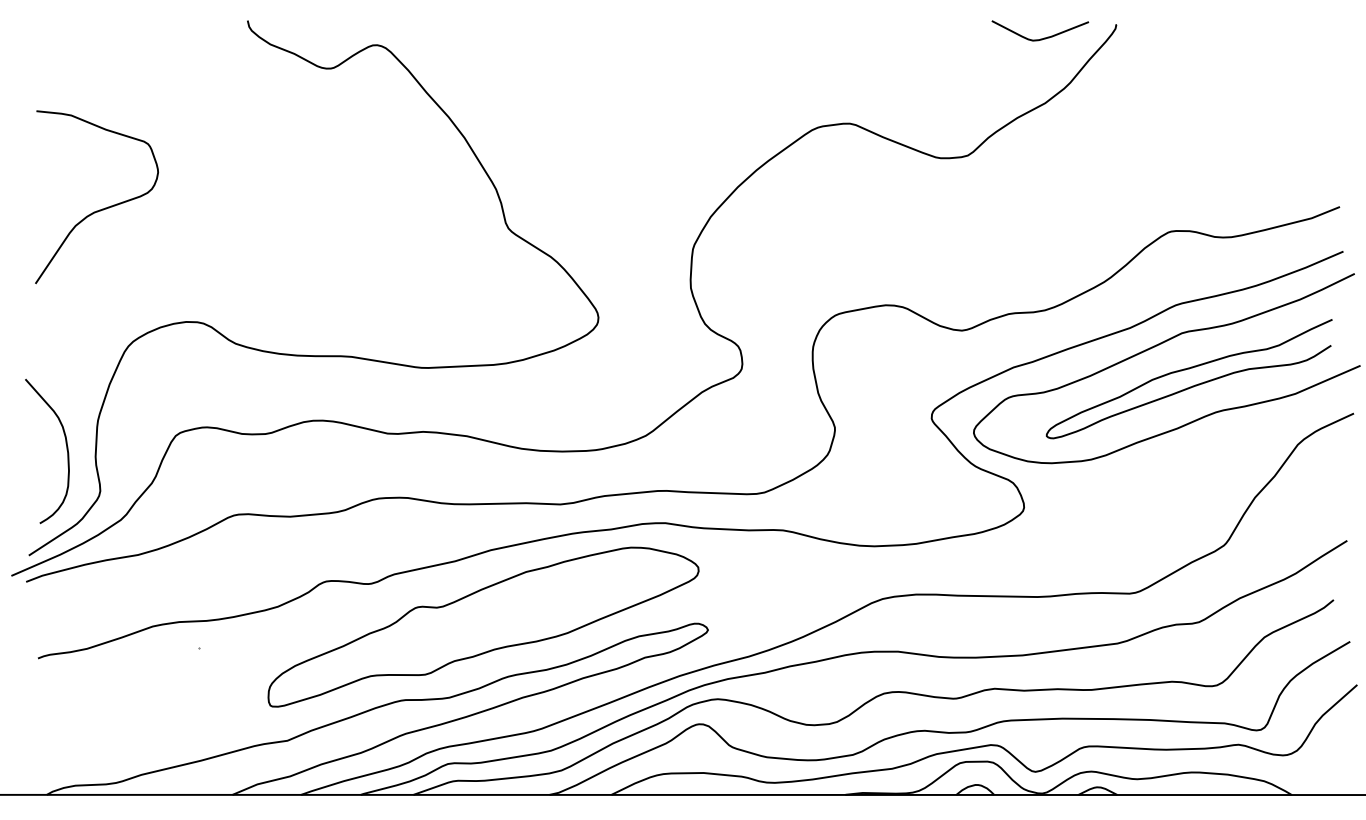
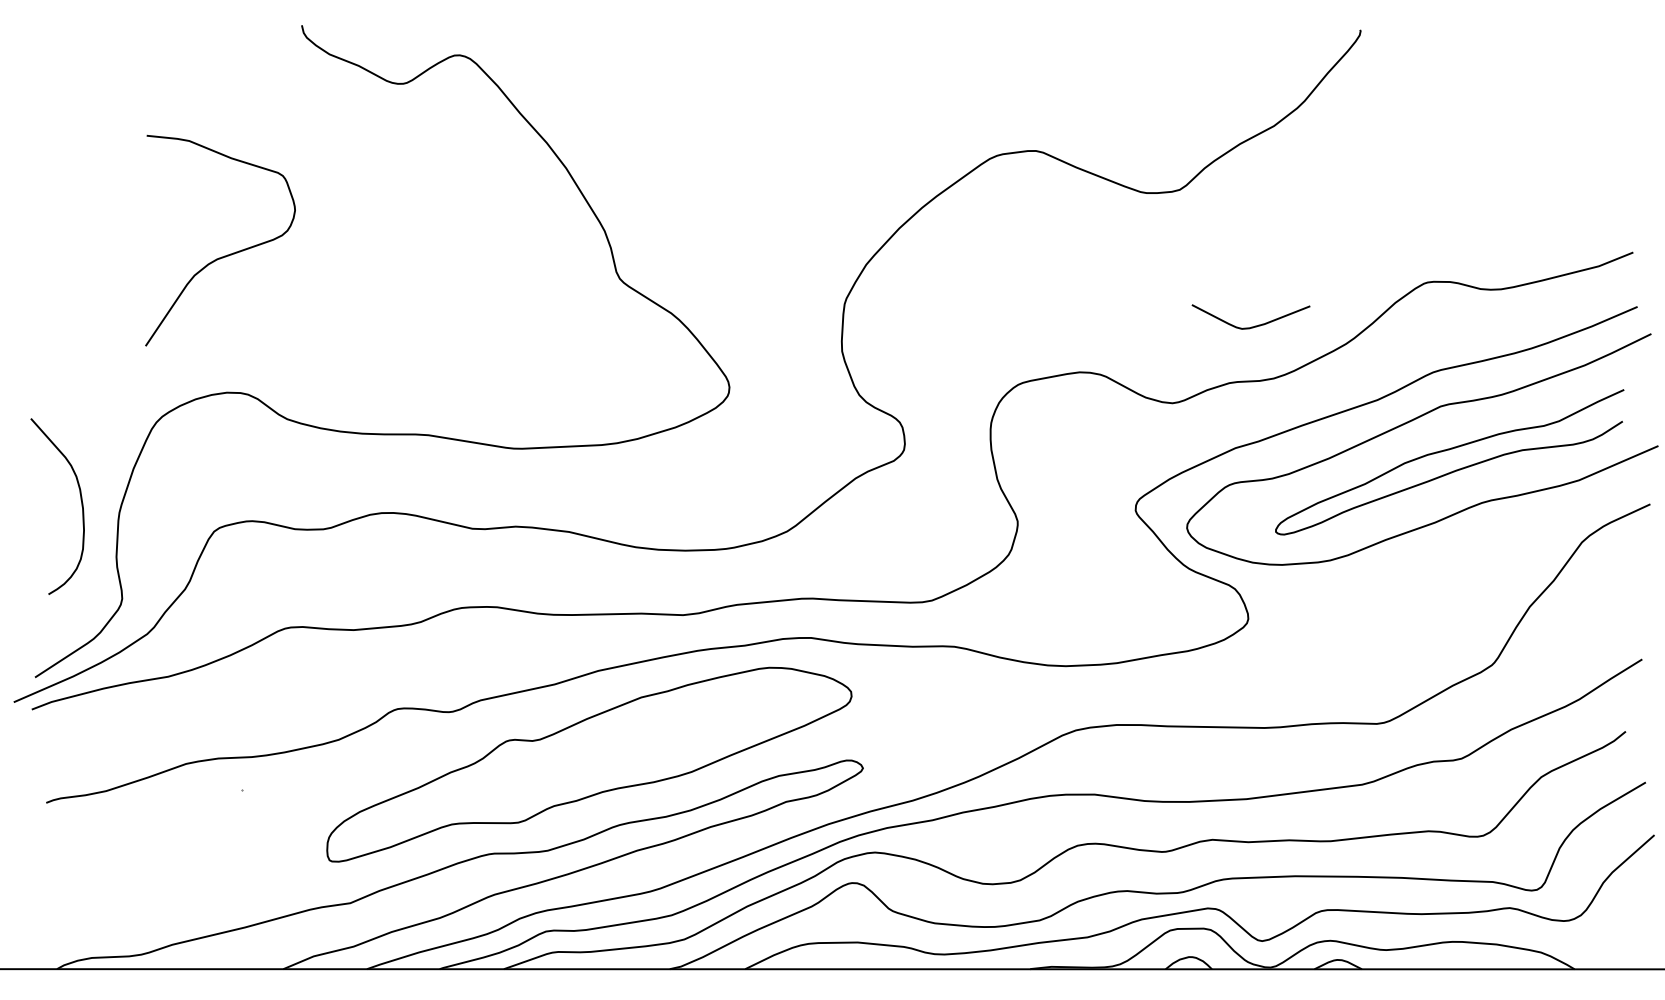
curve: (1040, 38) -> (1251, 326), moved
curve: (99, 209) -> (223, 255), moved
curve: (66, 450) -> (80, 505), moved

